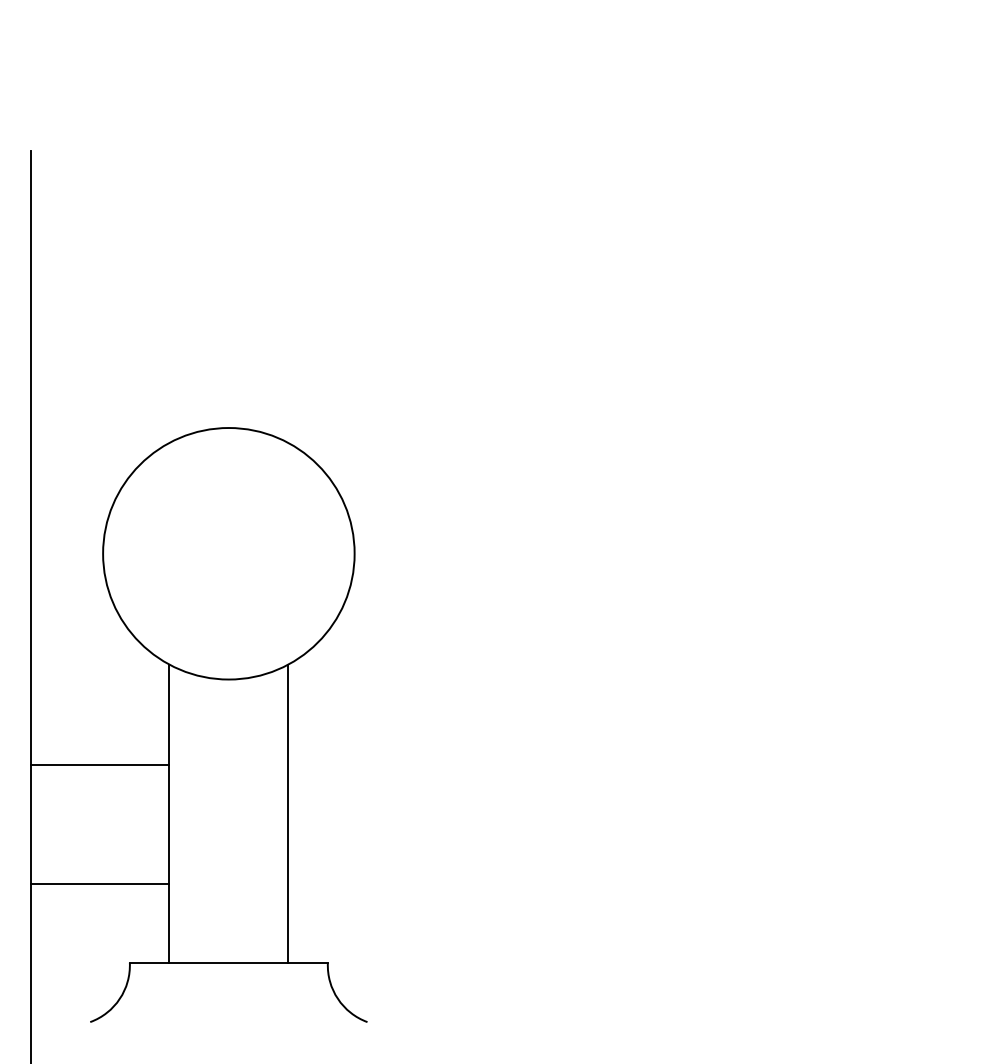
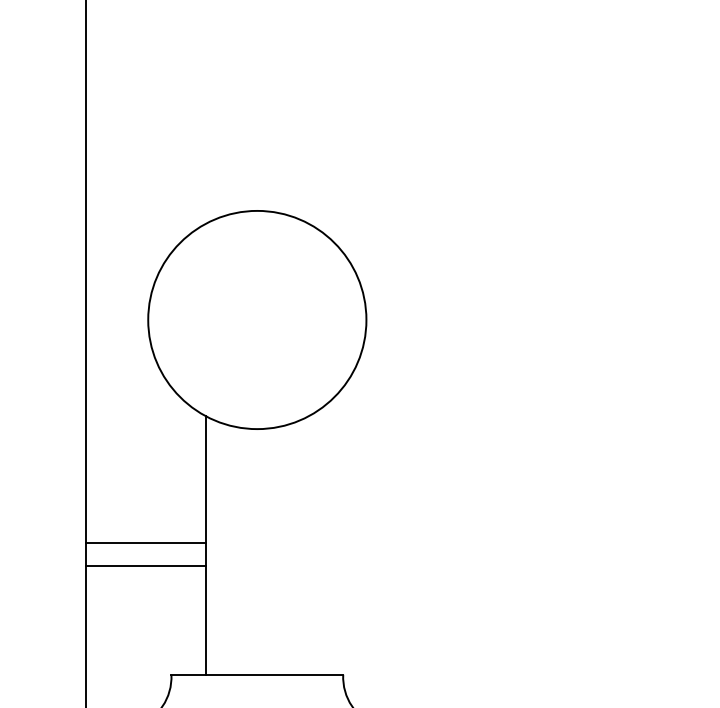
line: (99, 764) -> (145, 542), moved
line: (288, 813) -> (309, 545), removed
line: (99, 883) -> (145, 566), moved

